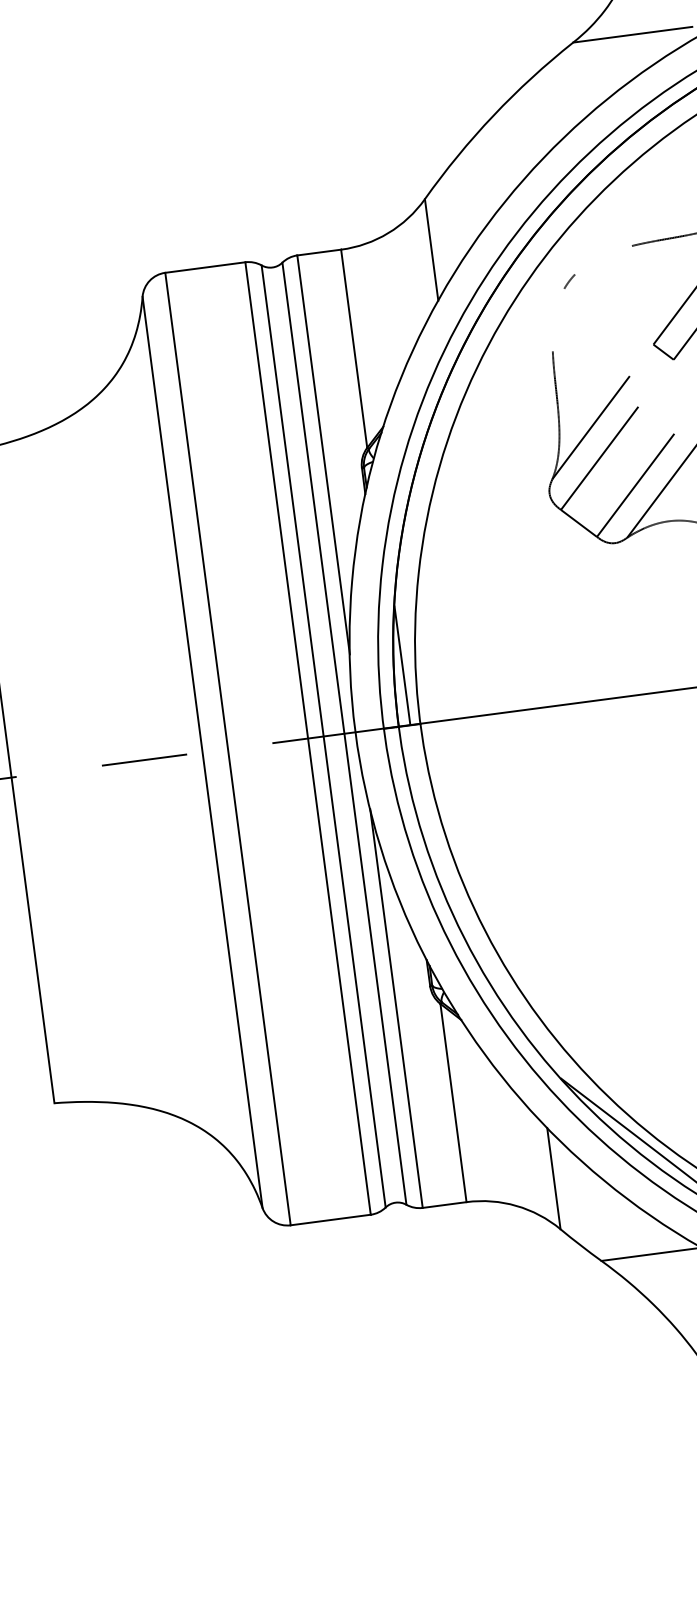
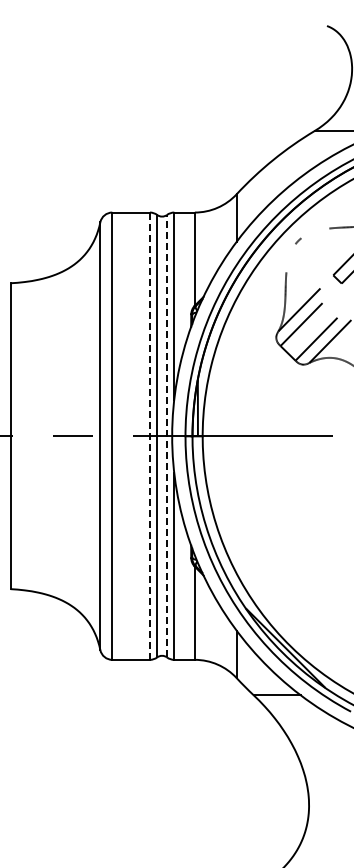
line: (345, 732) -> (167, 435), solid -> dashed
line: (307, 739) -> (149, 436), solid -> dashed

